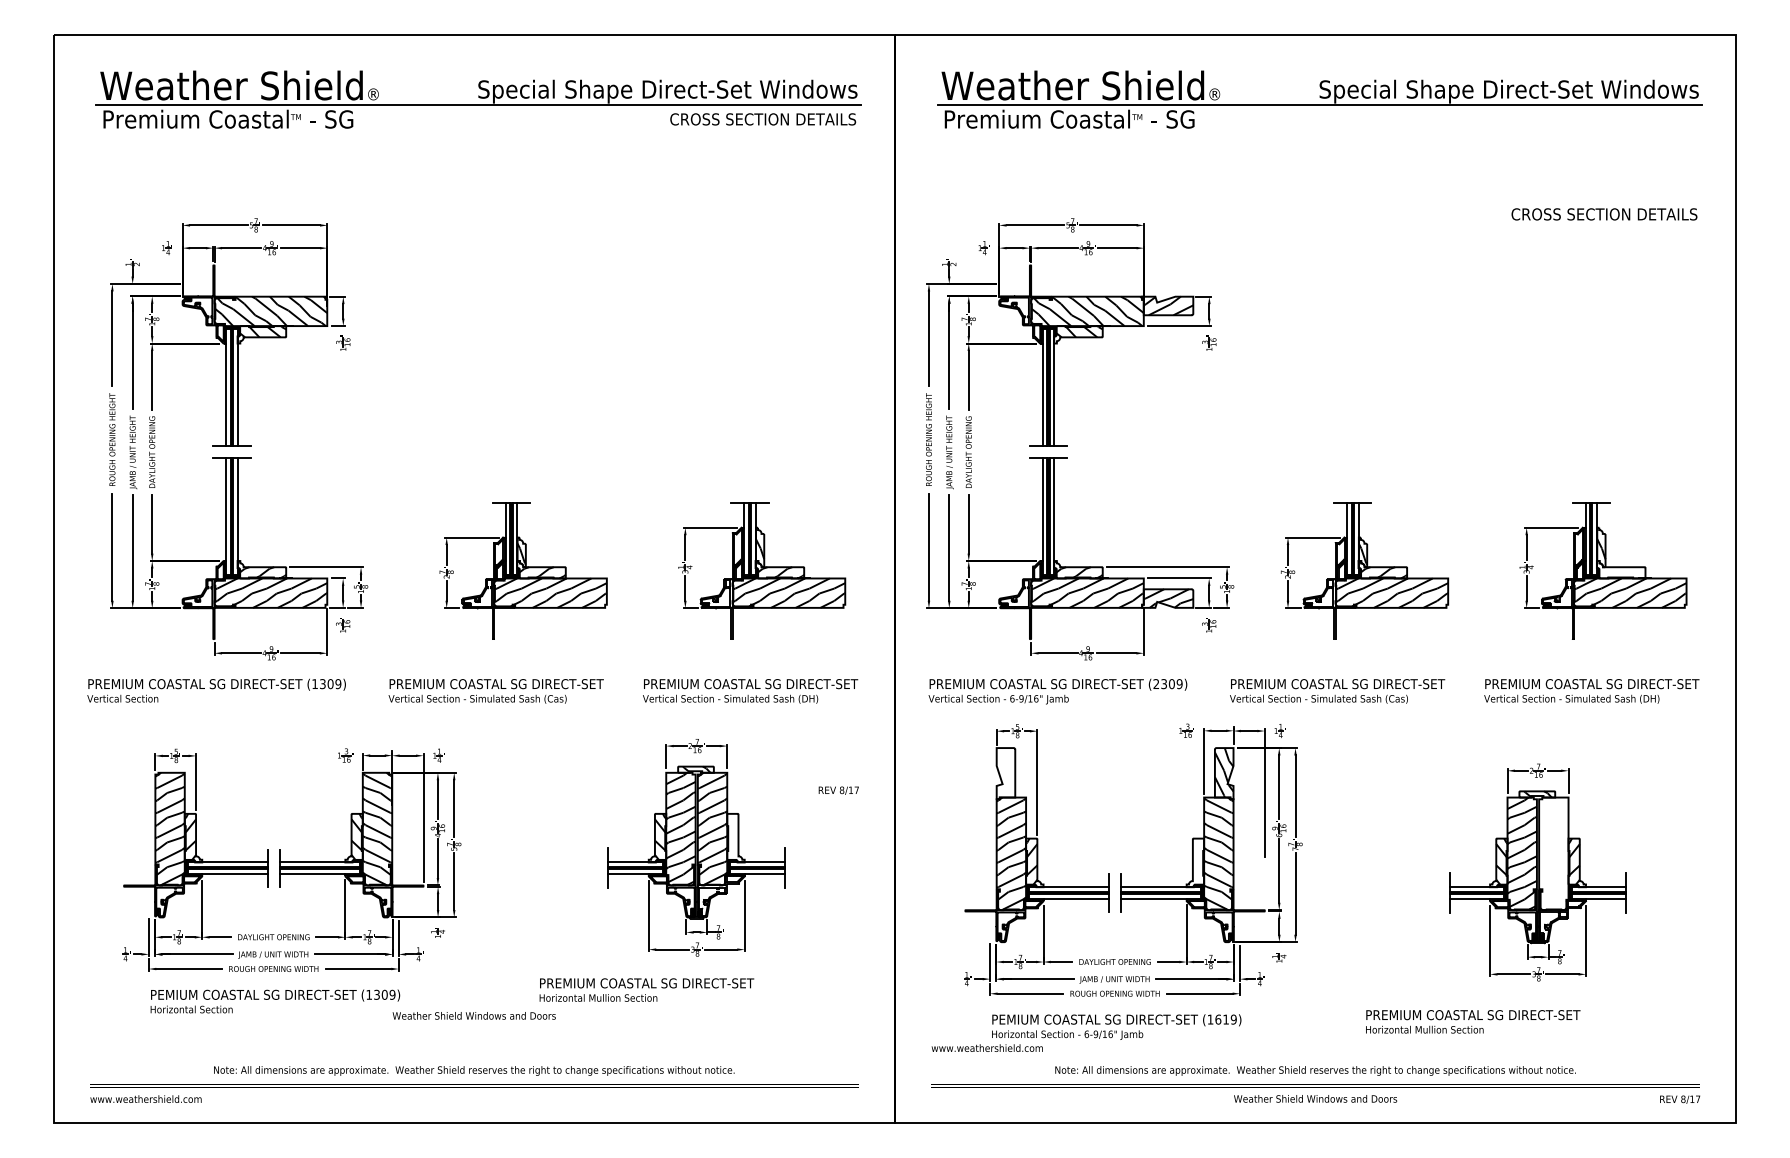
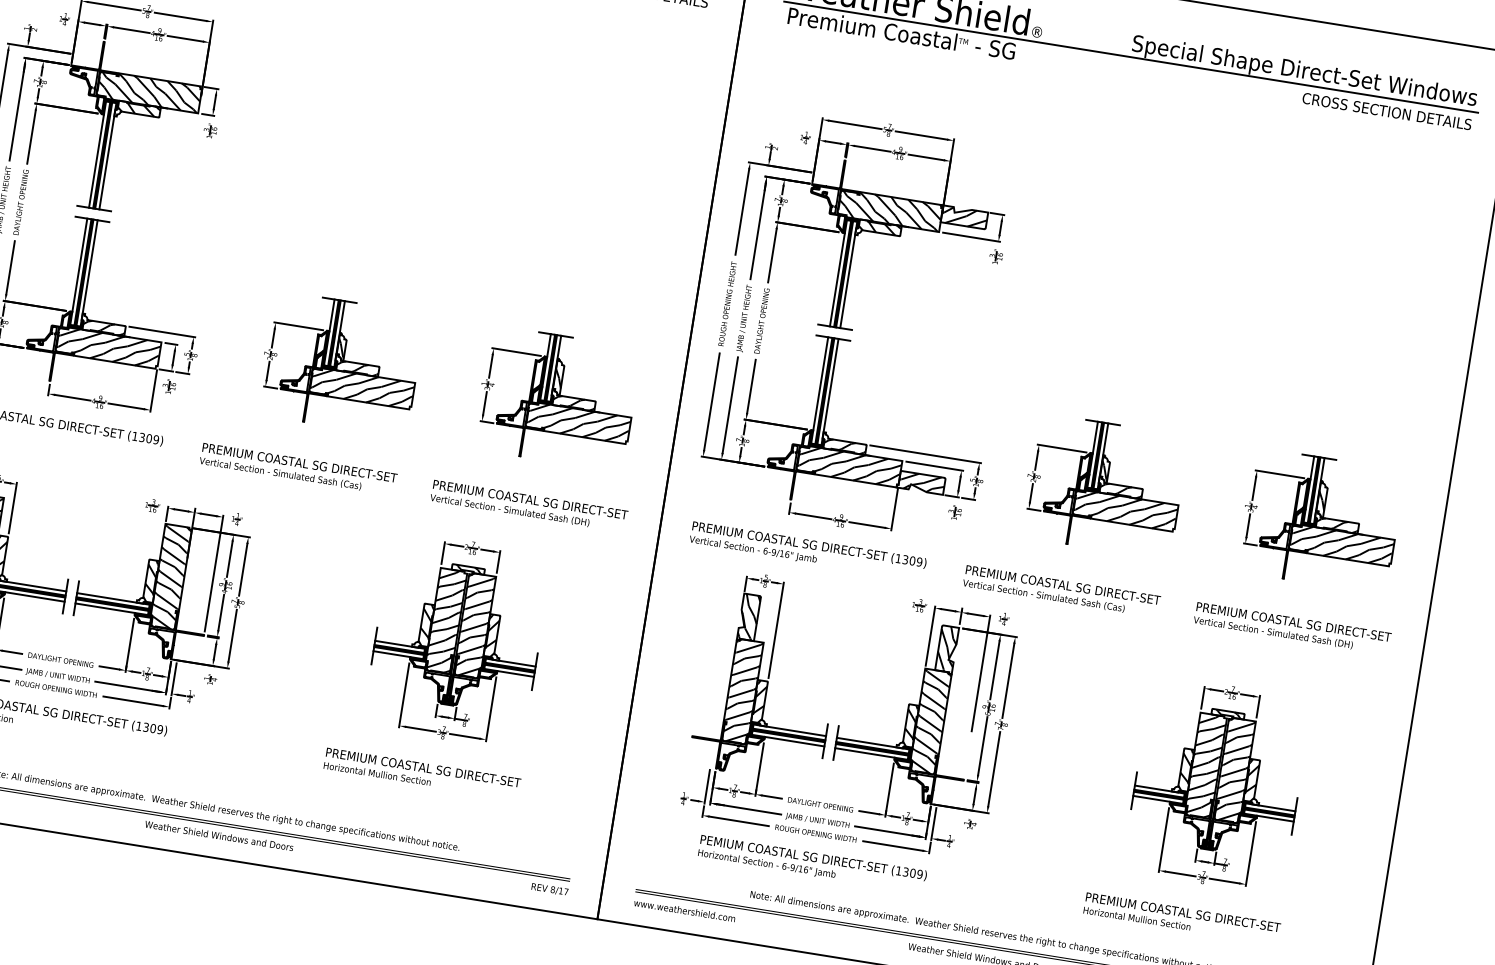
text: (1604, 214) -> (1387, 111), moved
hatch: (1620, 569) -> (1336, 522), added
text: (1156, 683) -> (898, 558), (2309) -> (1309)
hatch: (1005, 773) -> (748, 617), added
text: (838, 790) -> (549, 889), moved
hatch: (732, 836) -> (491, 635), added
hatch: (1553, 853) -> (1234, 770), added
hatch: (1198, 861) -> (910, 725), added
text: (646, 989) -> (422, 773), moved
text: (473, 1015) -> (218, 835), moved
text: (1222, 1019) -> (909, 872), (1619) -> (1309)
text: (1473, 1021) -> (1182, 918), moved
text: (986, 1047) -> (684, 910), moved

